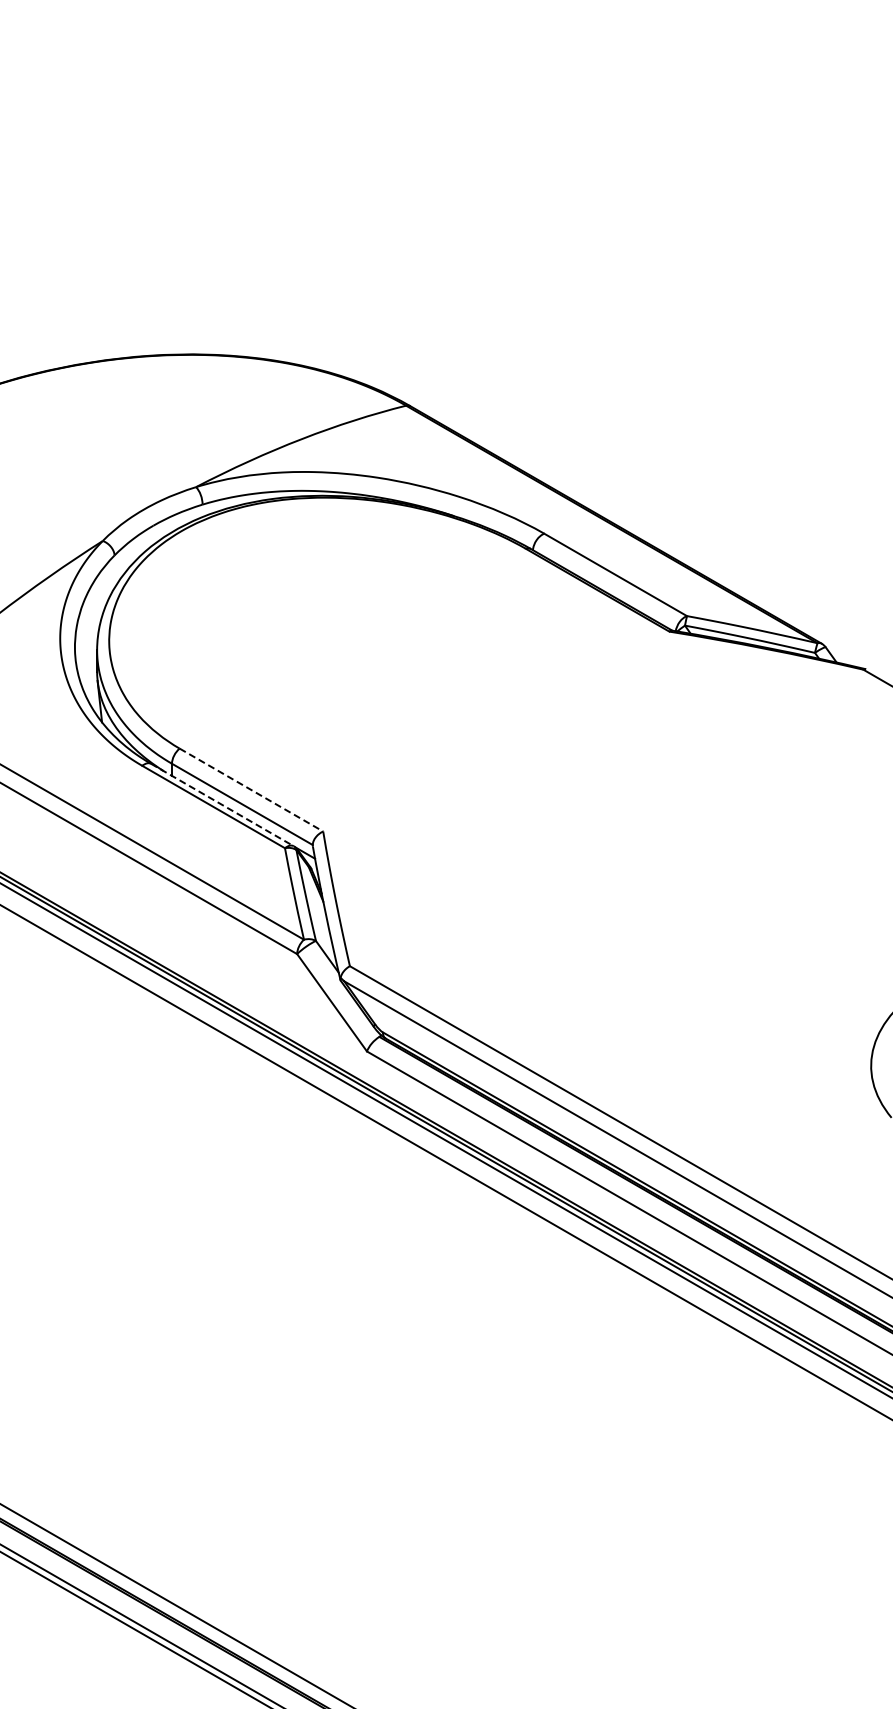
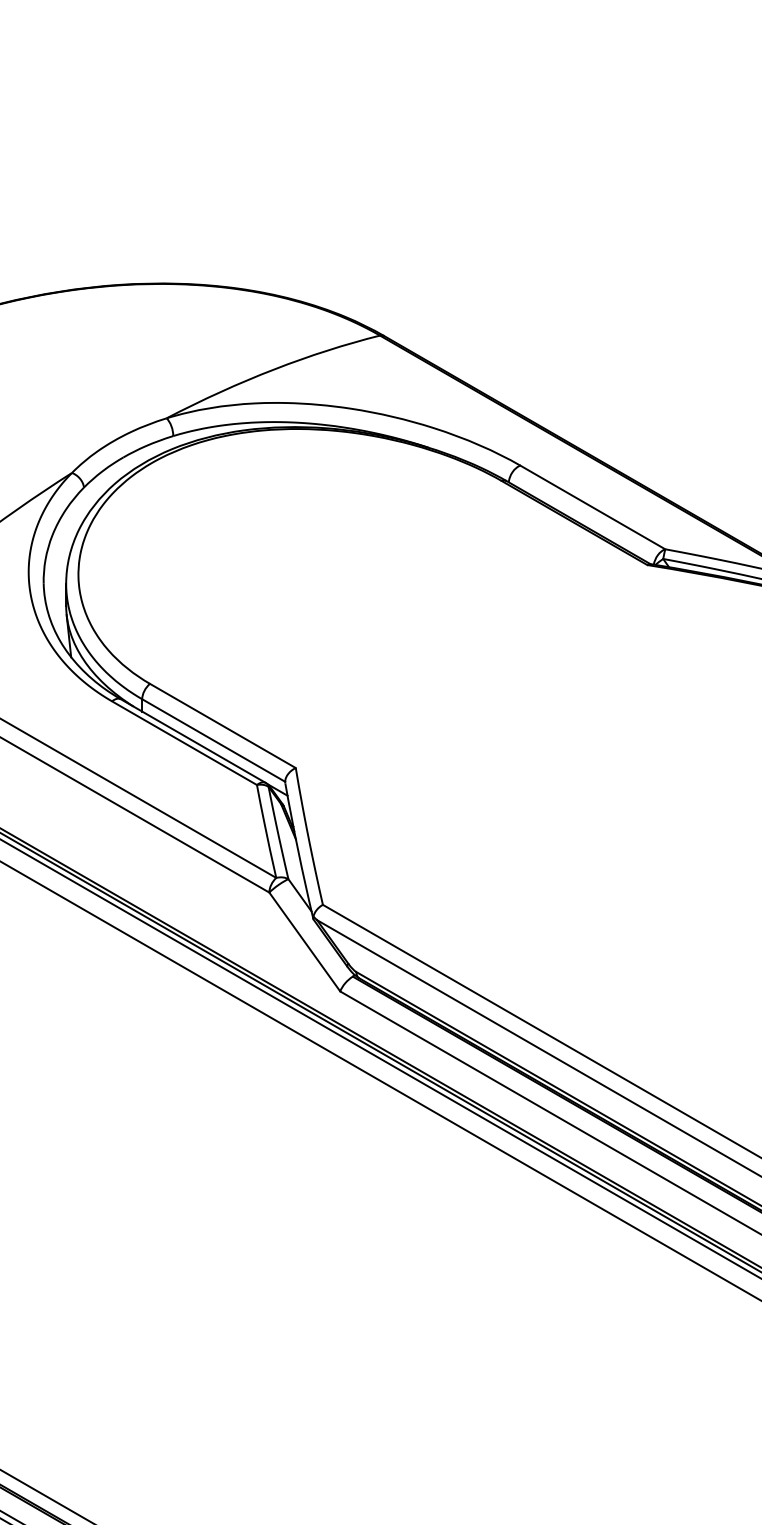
line: (251, 790) -> (222, 726), dashed -> solid
line: (222, 805) -> (193, 741), dashed -> solid

